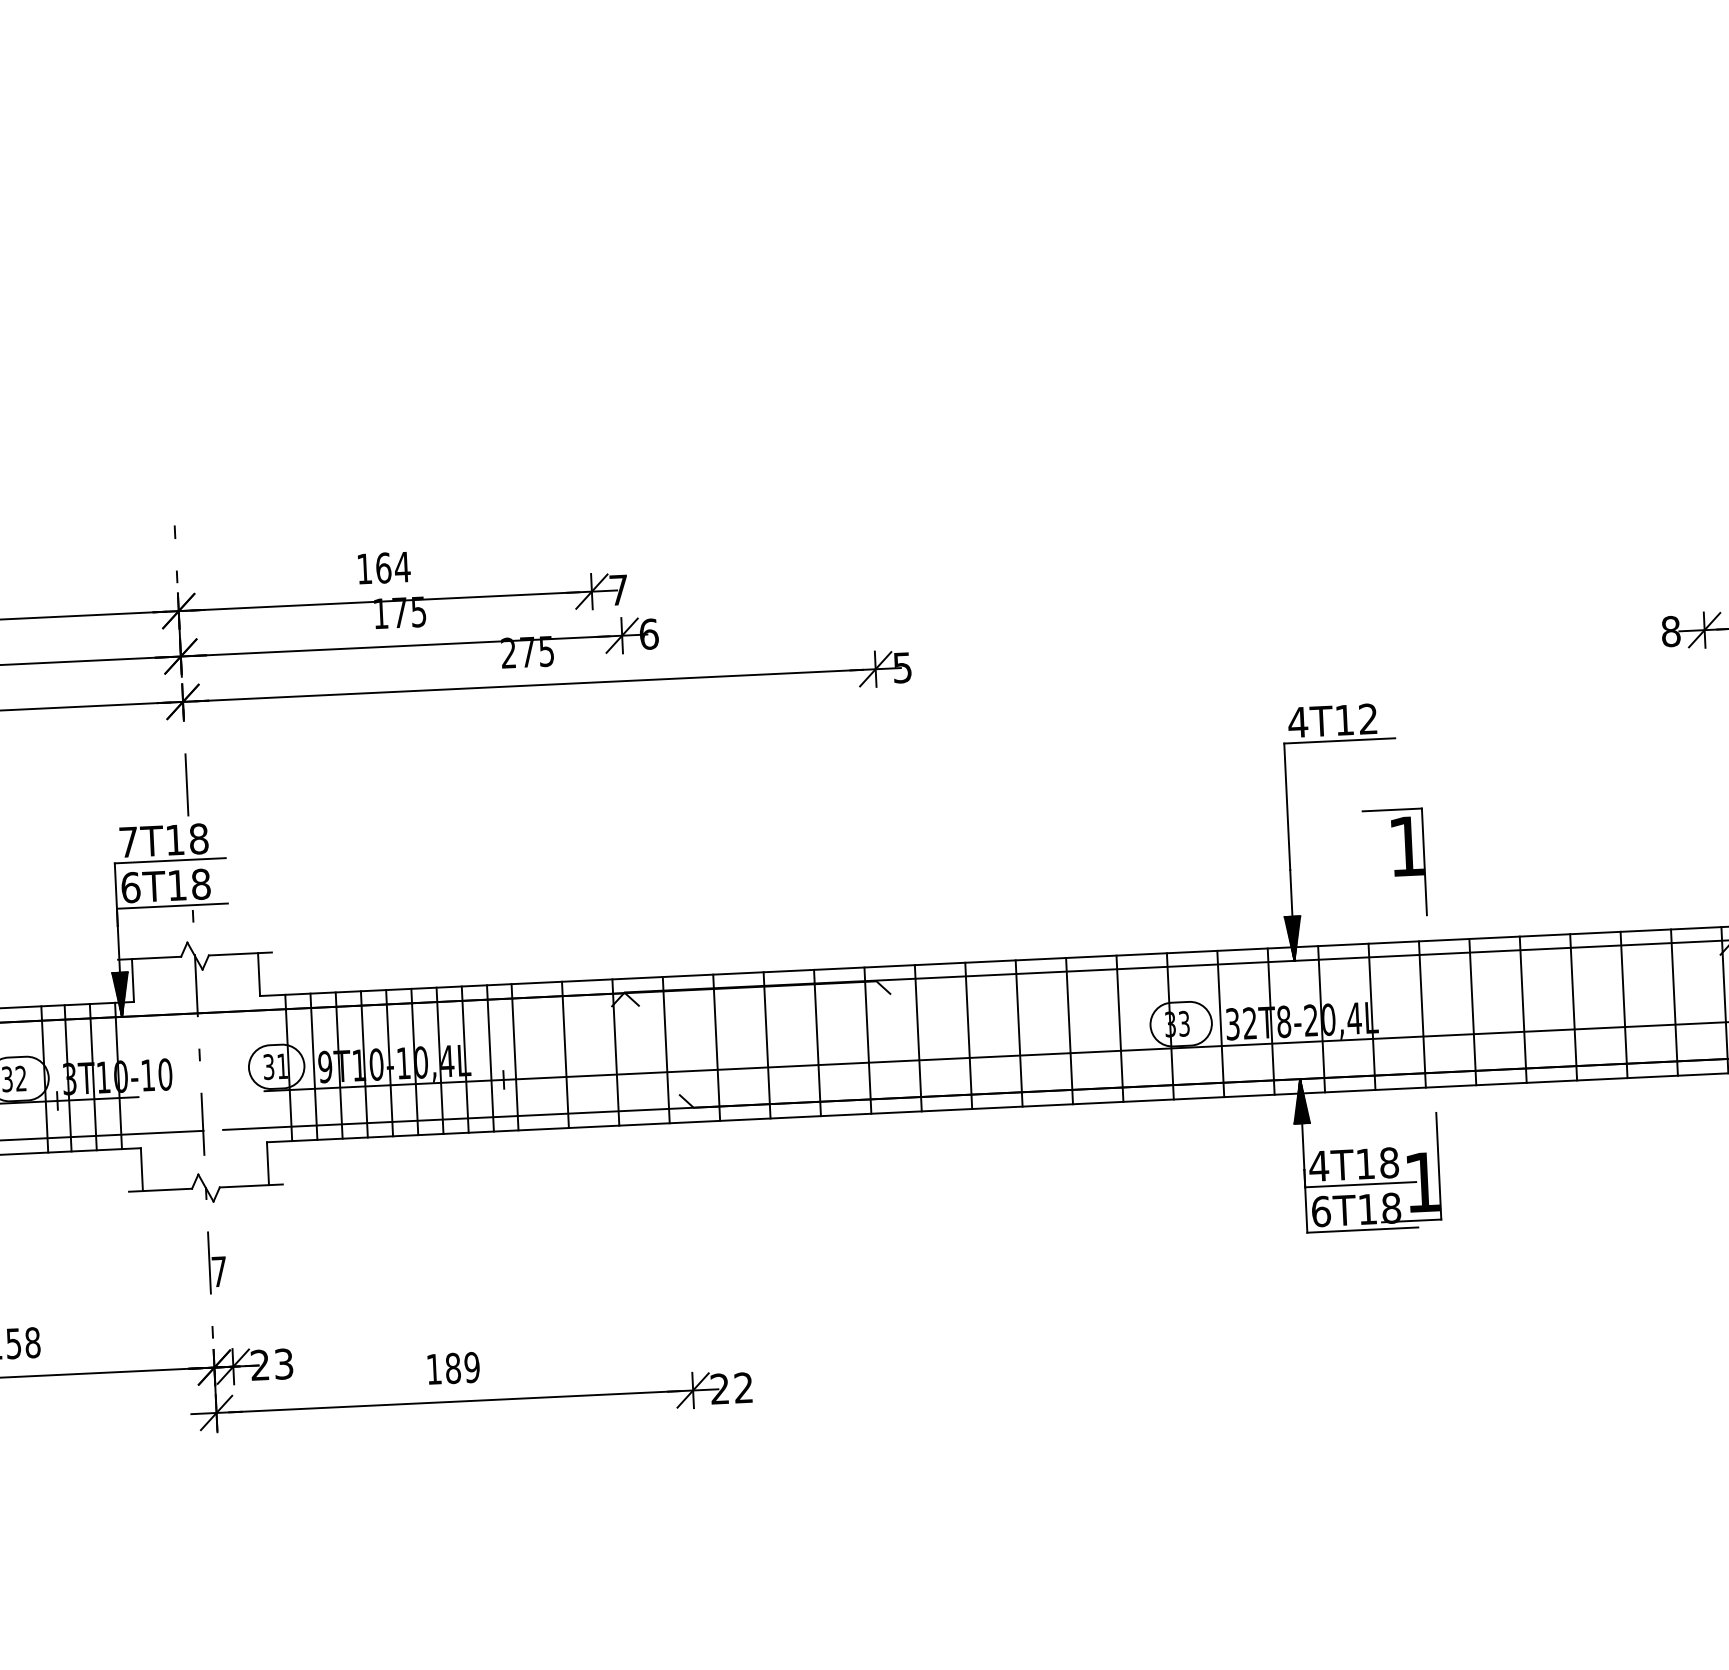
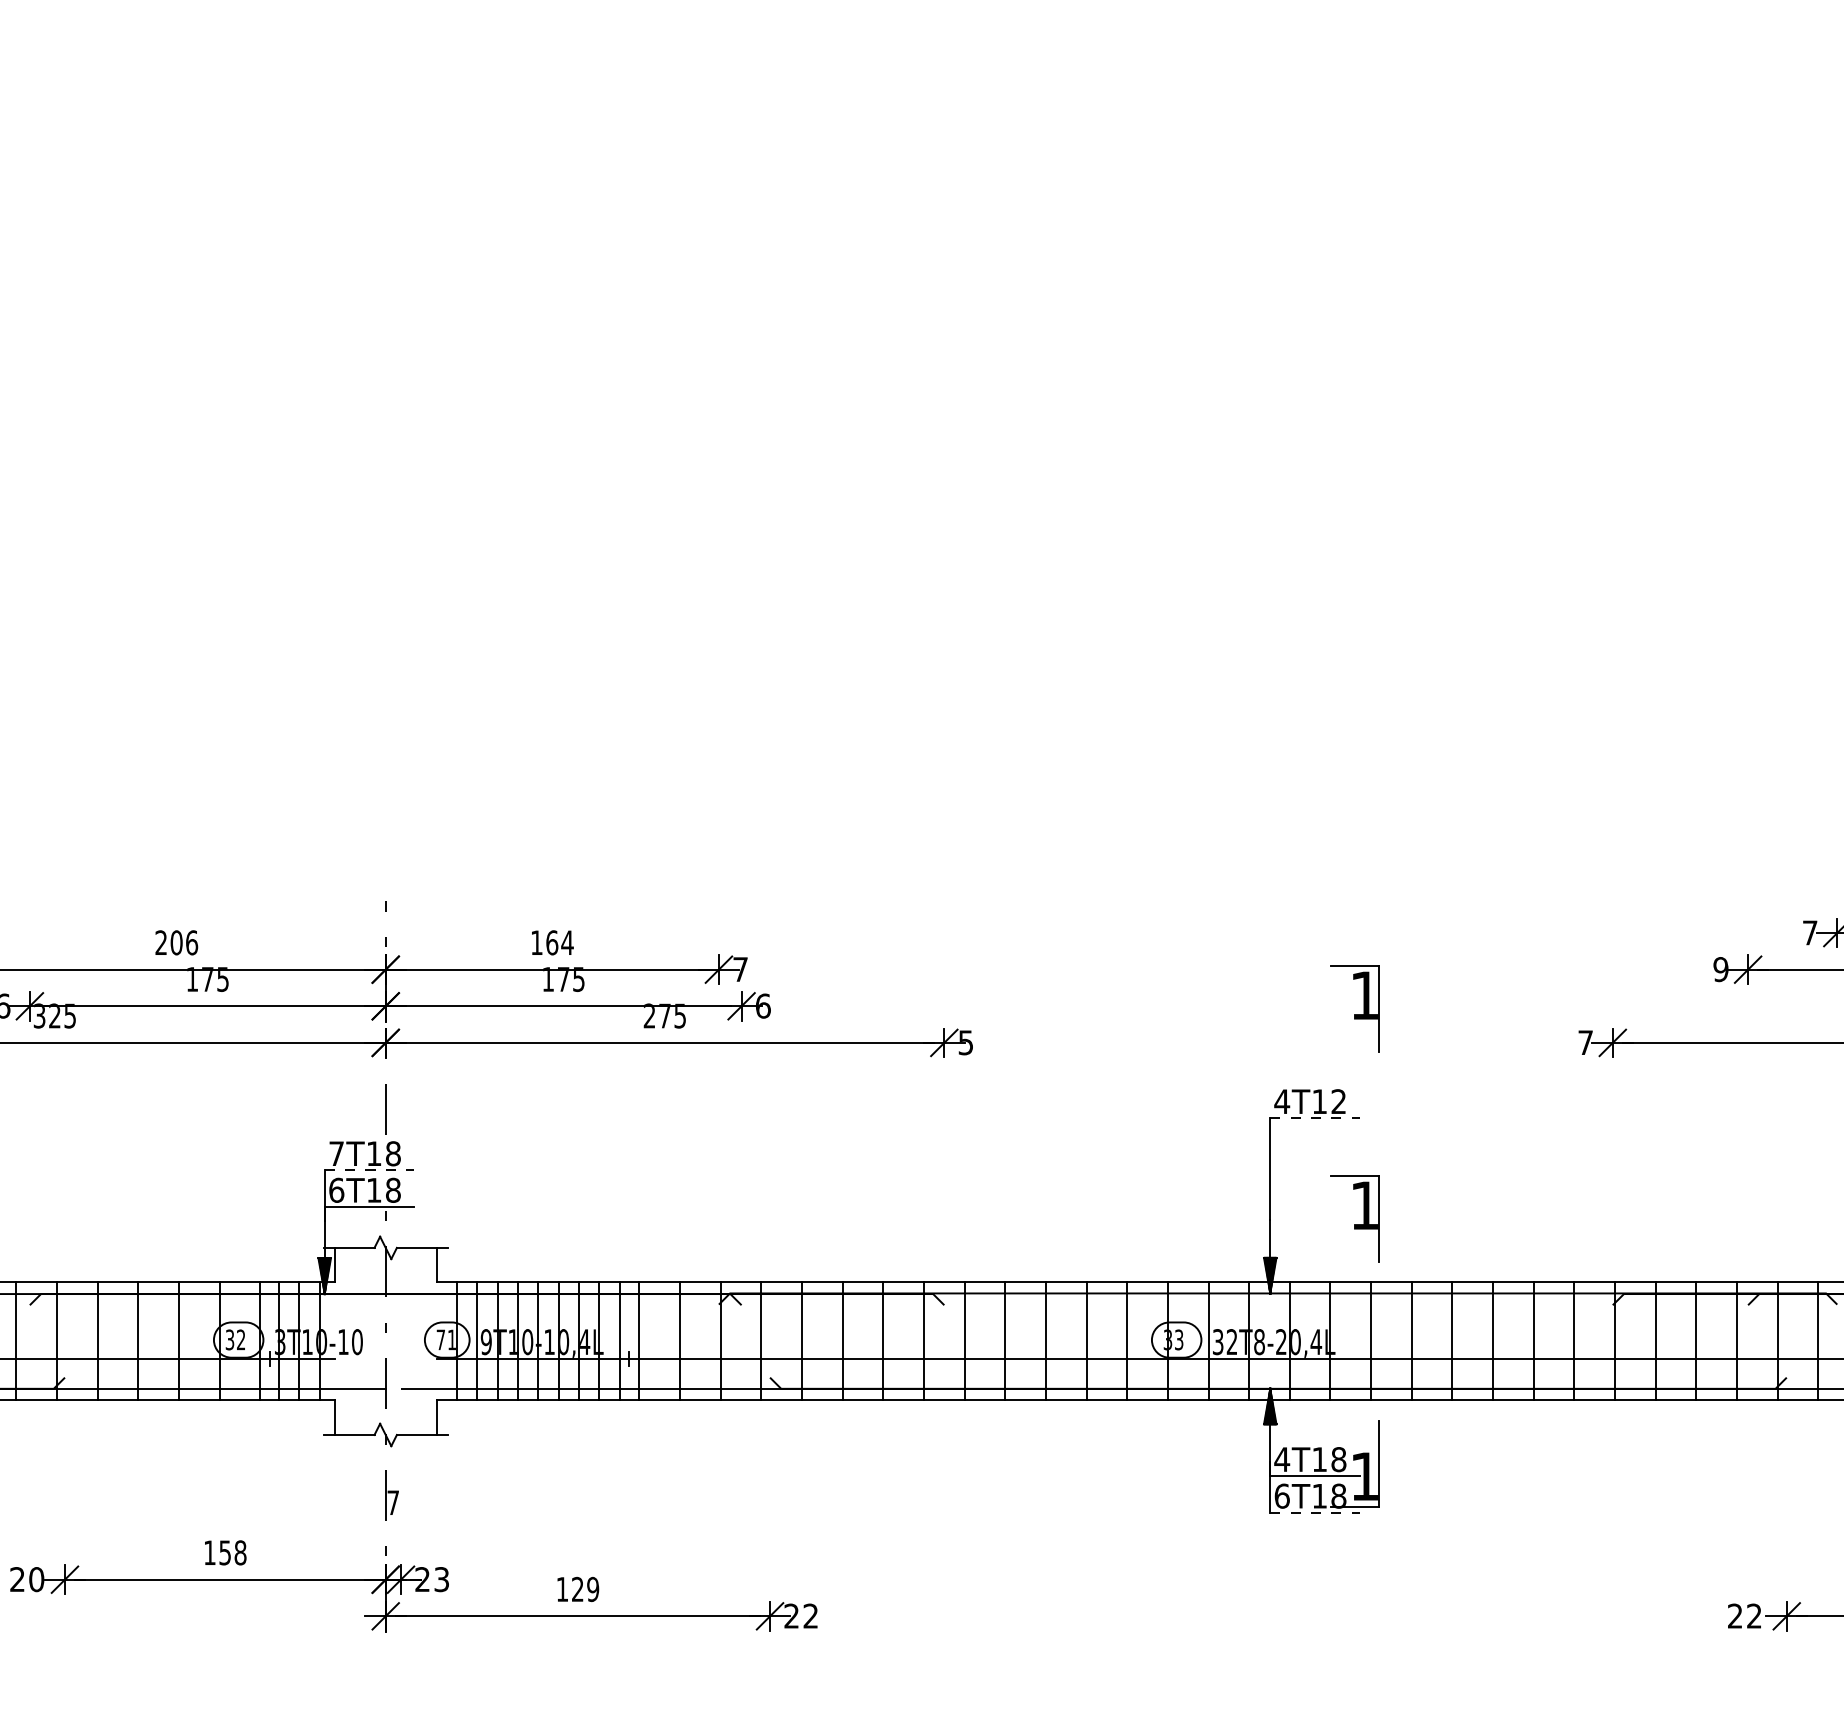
part: (1382, 602) -> (1354, 1008), added
text: (1670, 631) -> (1585, 1042), 8 -> 7
line: (1339, 741) -> (1314, 1118), solid -> dashed
line: (170, 861) -> (369, 1170), solid -> dashed
text: (268, 1066) -> (440, 1339), 31 -> 71
line: (1362, 1229) -> (1314, 1512), solid -> dashed
text: (452, 1368) -> (577, 1589), 189 -> 129

